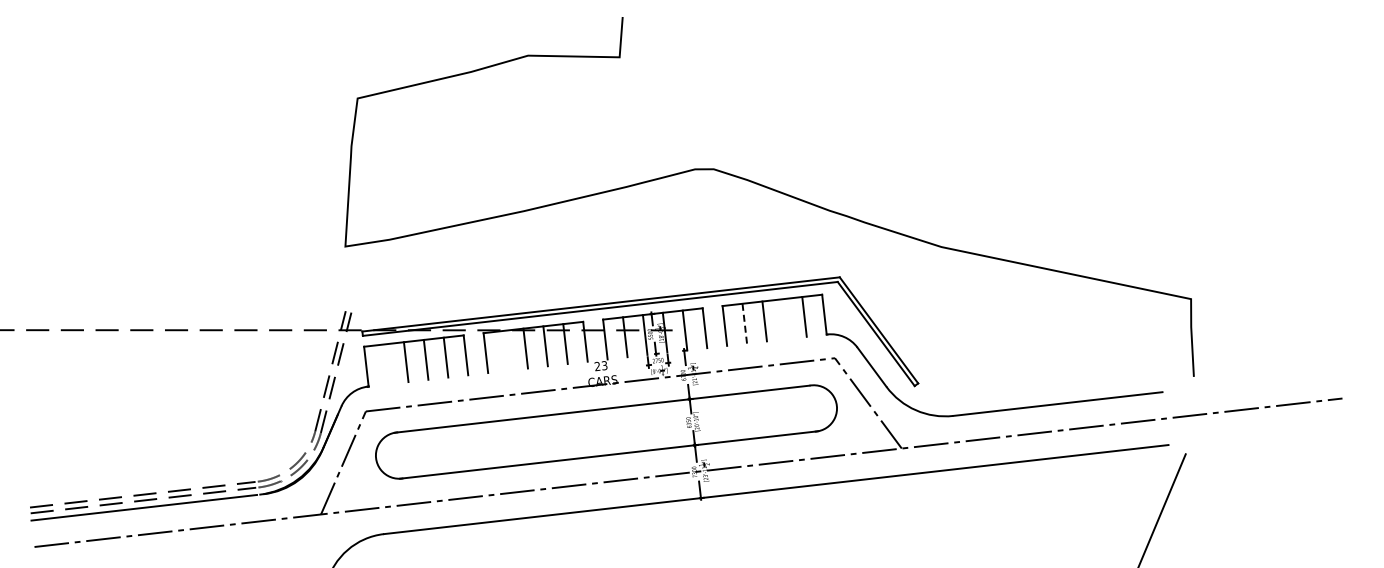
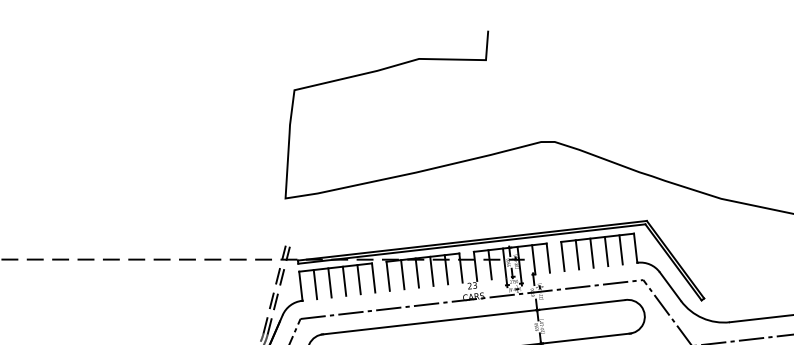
line: (784, 319) -> (606, 251), added
line: (744, 323) -> (577, 254), dashed -> solid
line: (505, 350) -> (402, 274), added
line: (386, 364) -> (315, 284), added

